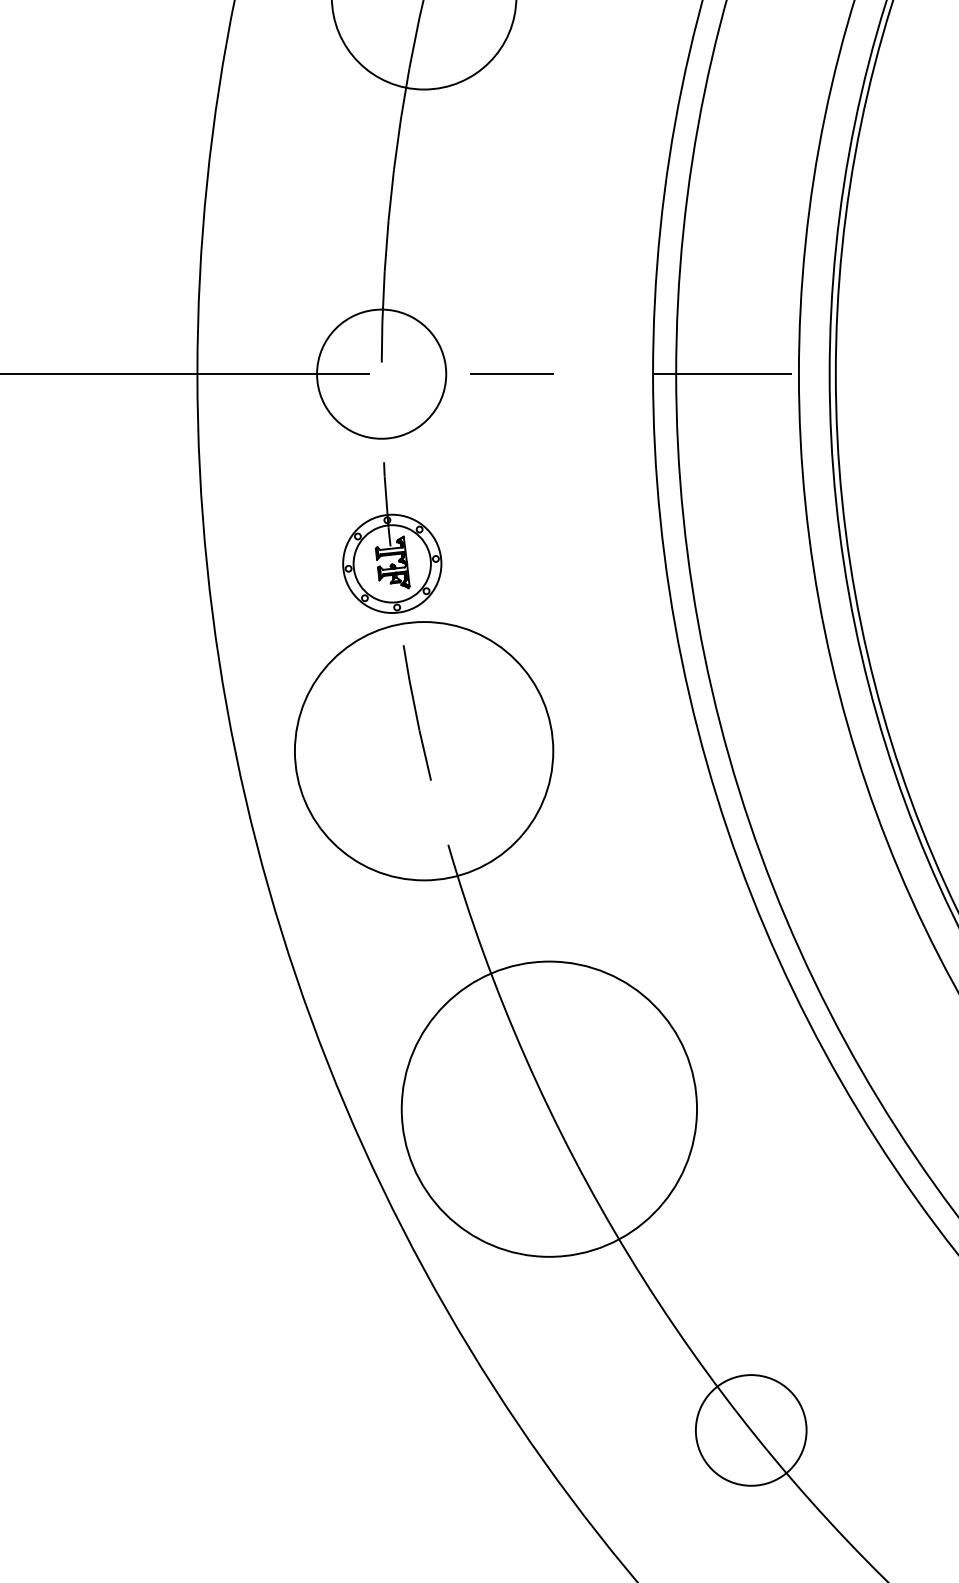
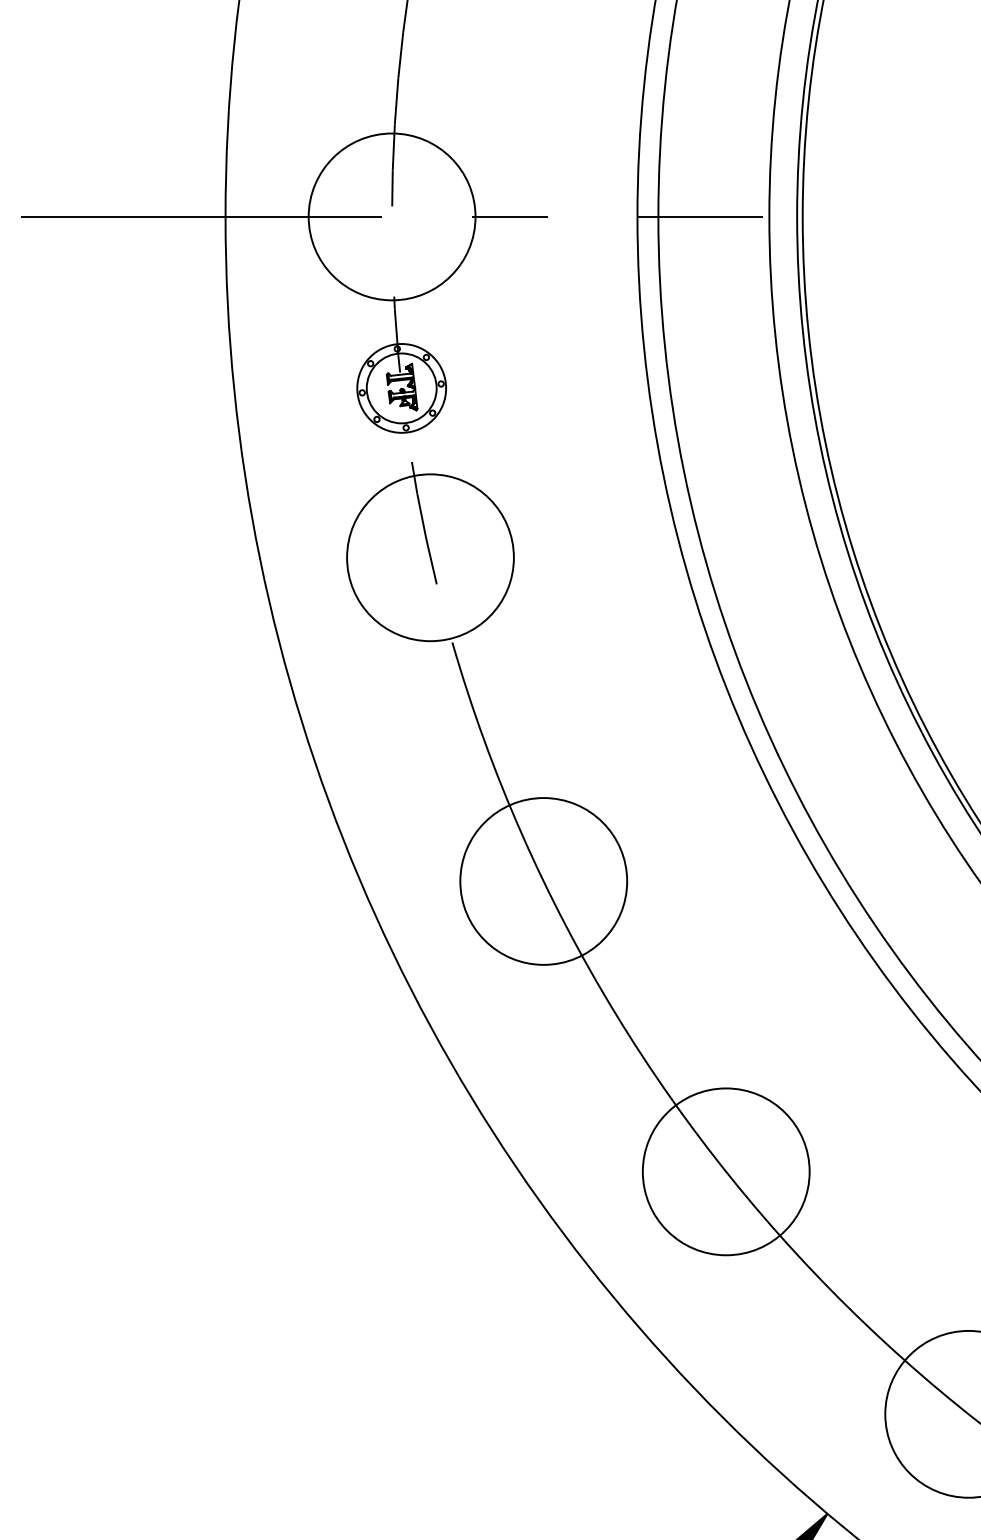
circle: (380, 373) -> (391, 216), size x1.43
circle: (424, 750) -> (430, 557), size x0.71
circle: (549, 1109) -> (543, 881), size x0.62
circle: (750, 1430) -> (725, 1171), size x1.67

